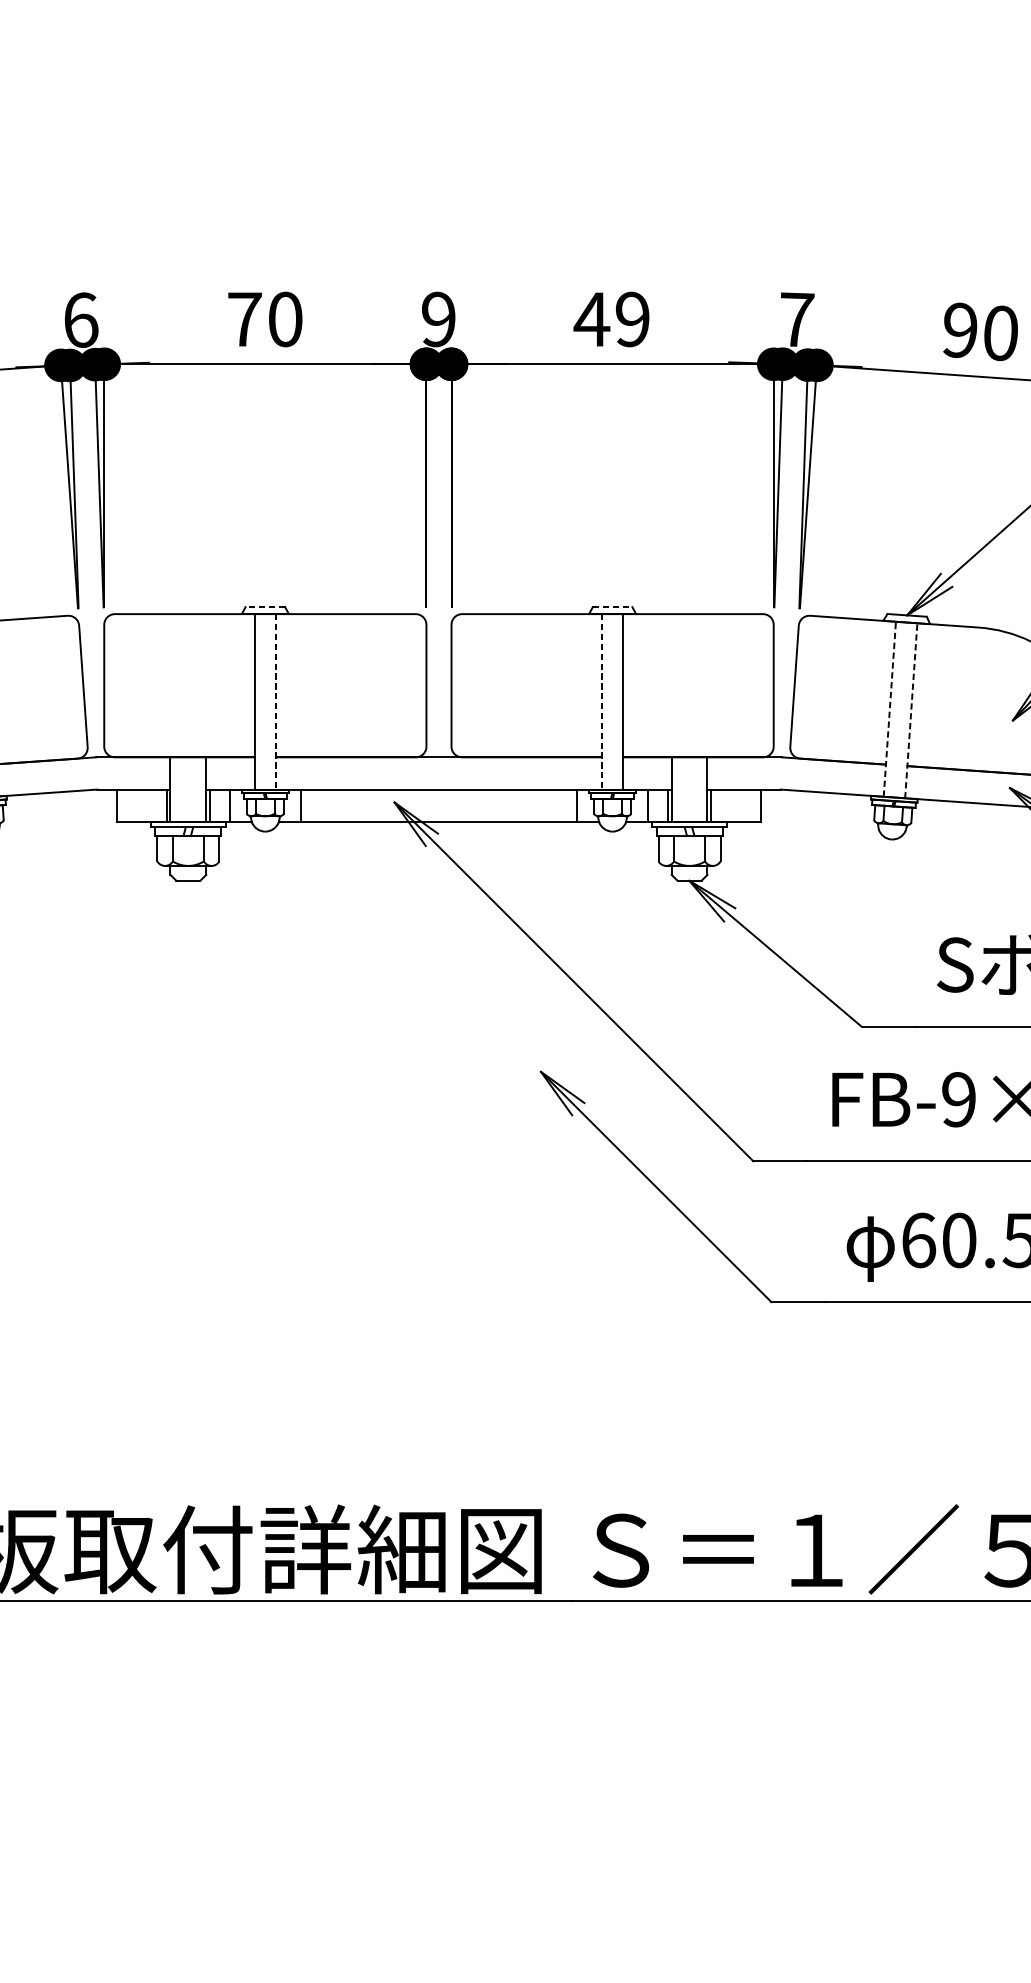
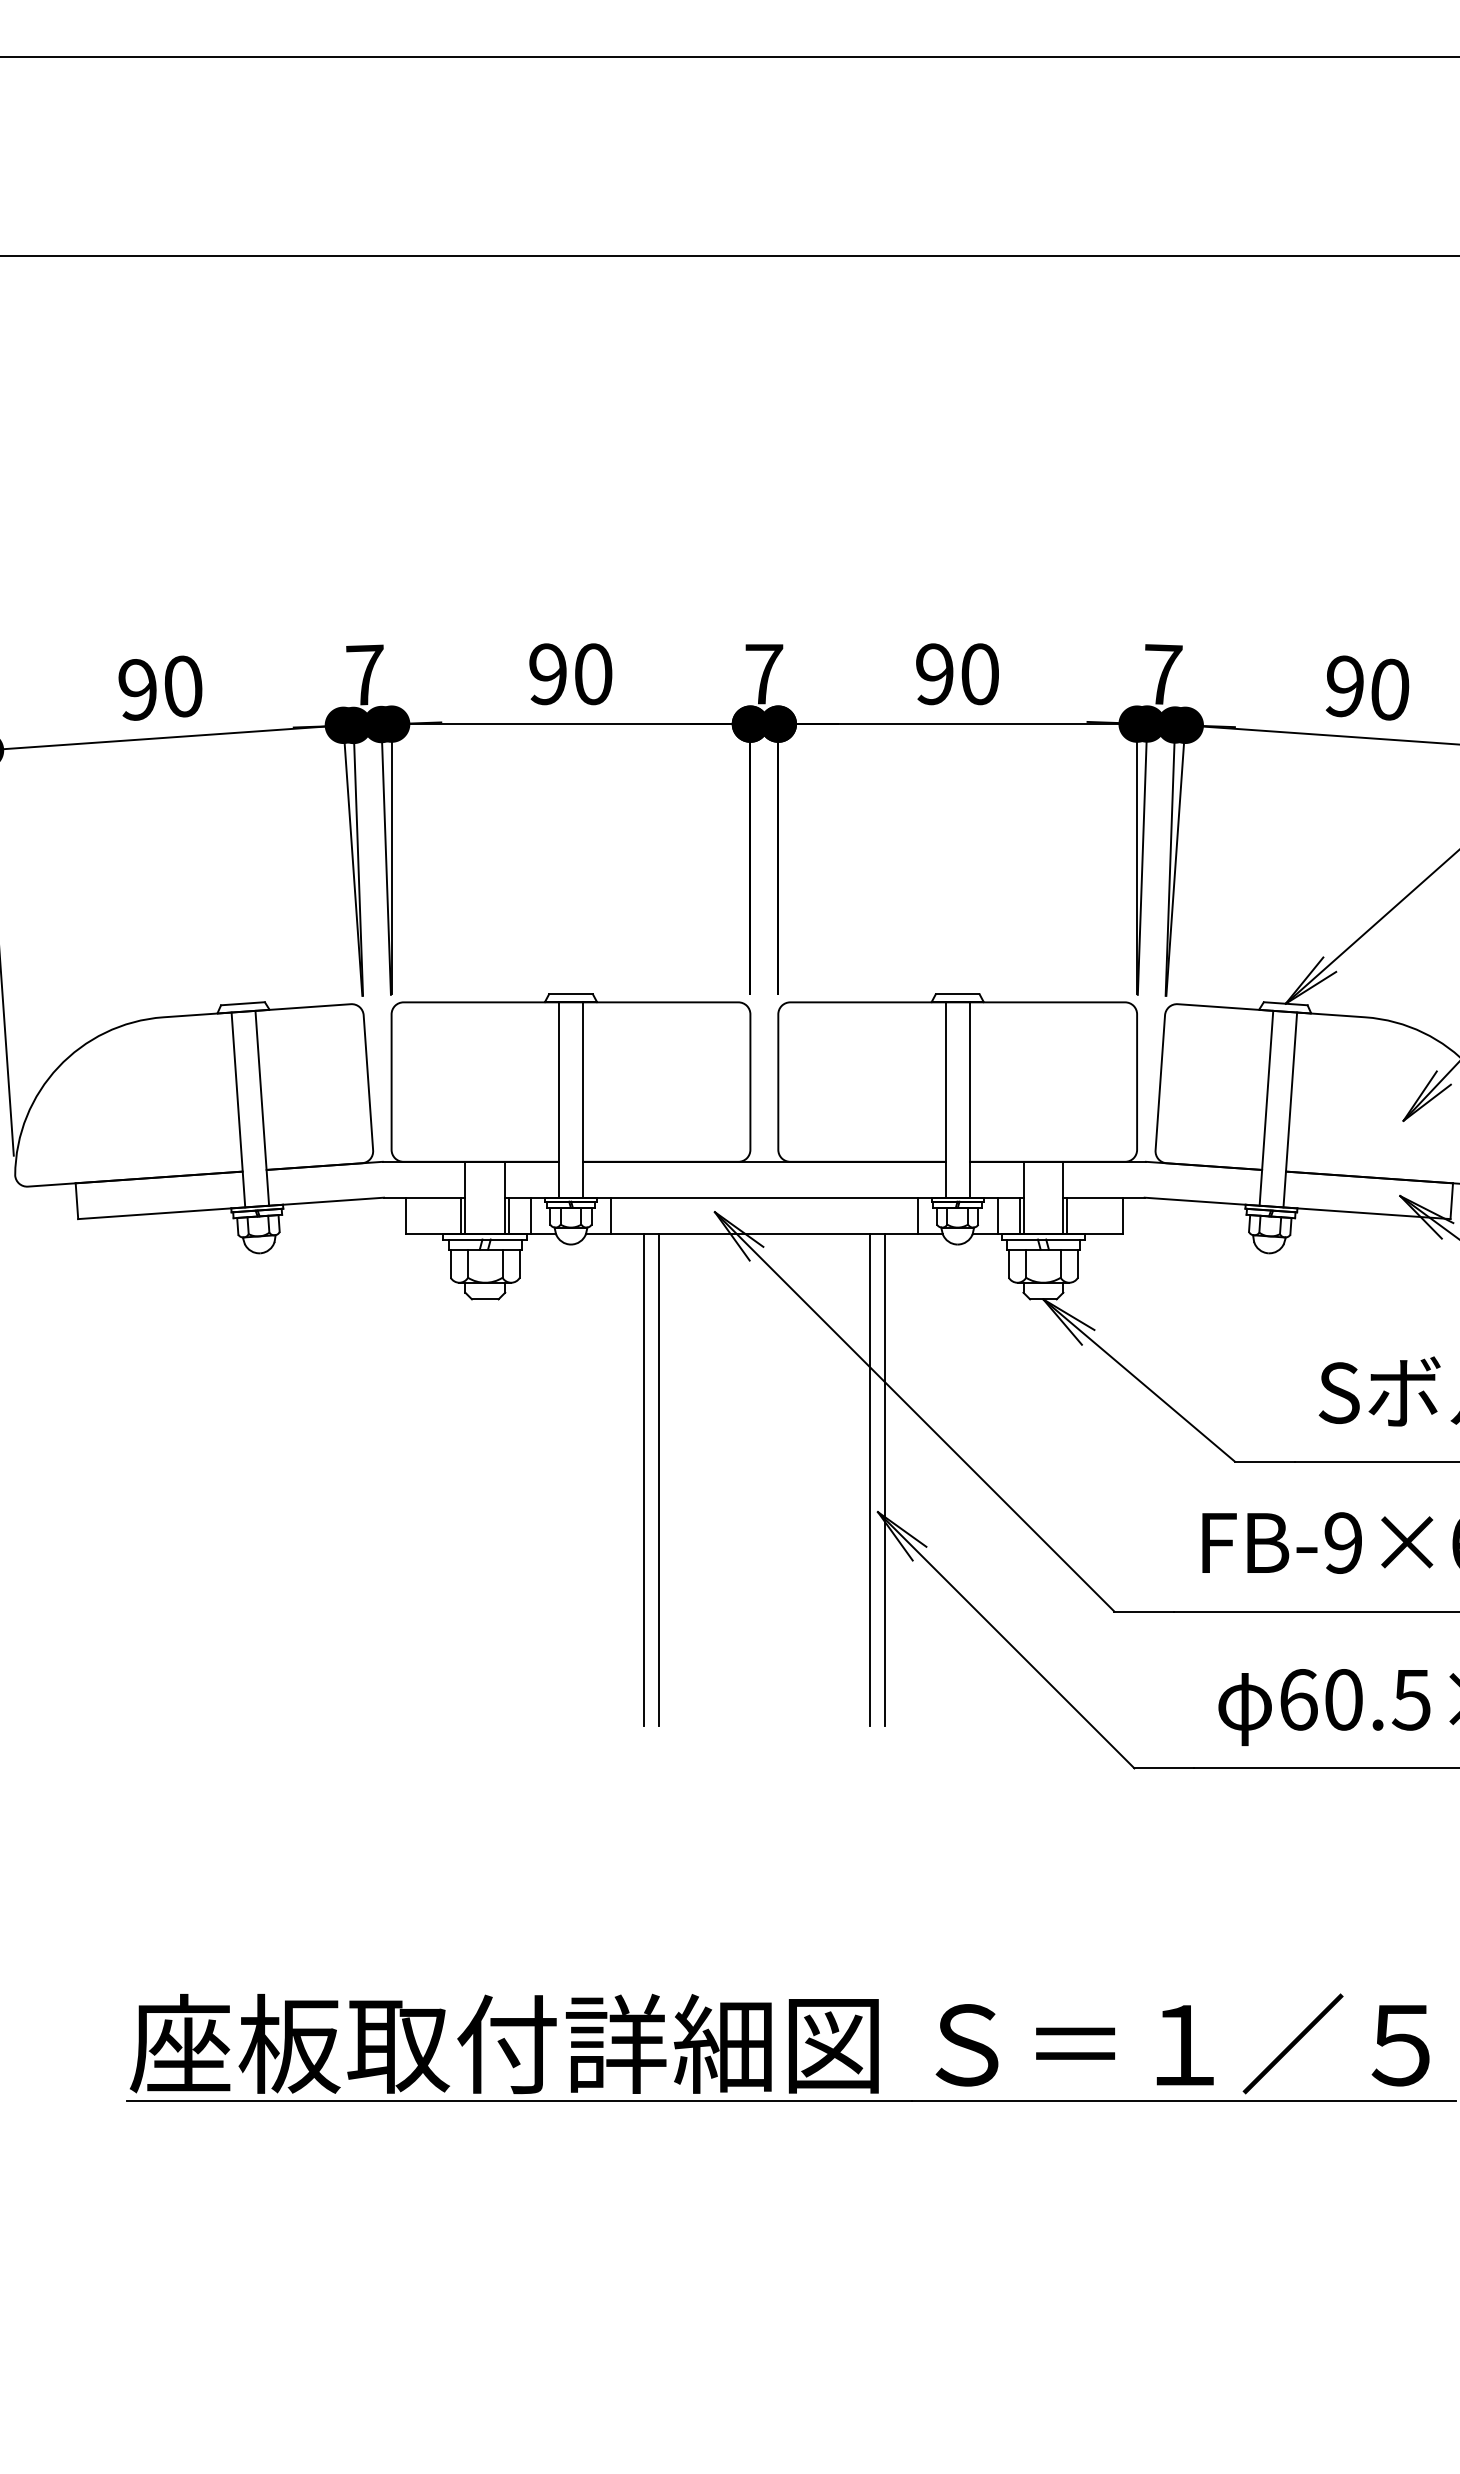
text: (80, 319) -> (365, 674), 6 -> 7
text: (245, 319) -> (548, 674), 70 -> 90
text: (439, 319) -> (764, 674), 9 -> 7
text: (611, 319) -> (956, 674), 49 -> 90
line: (265, 607) -> (571, 994), dashed -> solid
line: (612, 607) -> (957, 994), dashed -> solid
line: (275, 702) -> (582, 1100), dashed -> solid
line: (601, 702) -> (945, 1100), dashed -> solid
line: (889, 709) -> (1266, 1108), dashed -> solid
line: (911, 710) -> (1290, 1109), dashed -> solid
line: (330, 1042) -> (643, 1479), added
line: (343, 1042) -> (658, 1479), added
line: (533, 1042) -> (869, 1479), added
line: (546, 1042) -> (884, 1479), added

